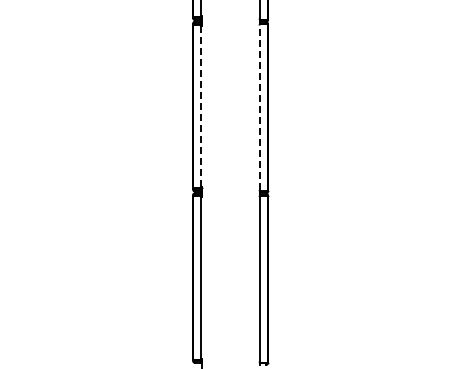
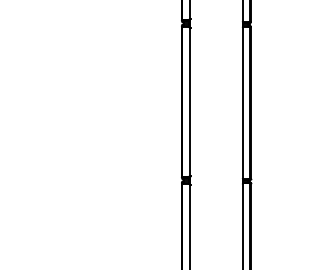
line: (201, 106) -> (189, 101), dashed -> solid
line: (259, 107) -> (242, 102), dashed -> solid

